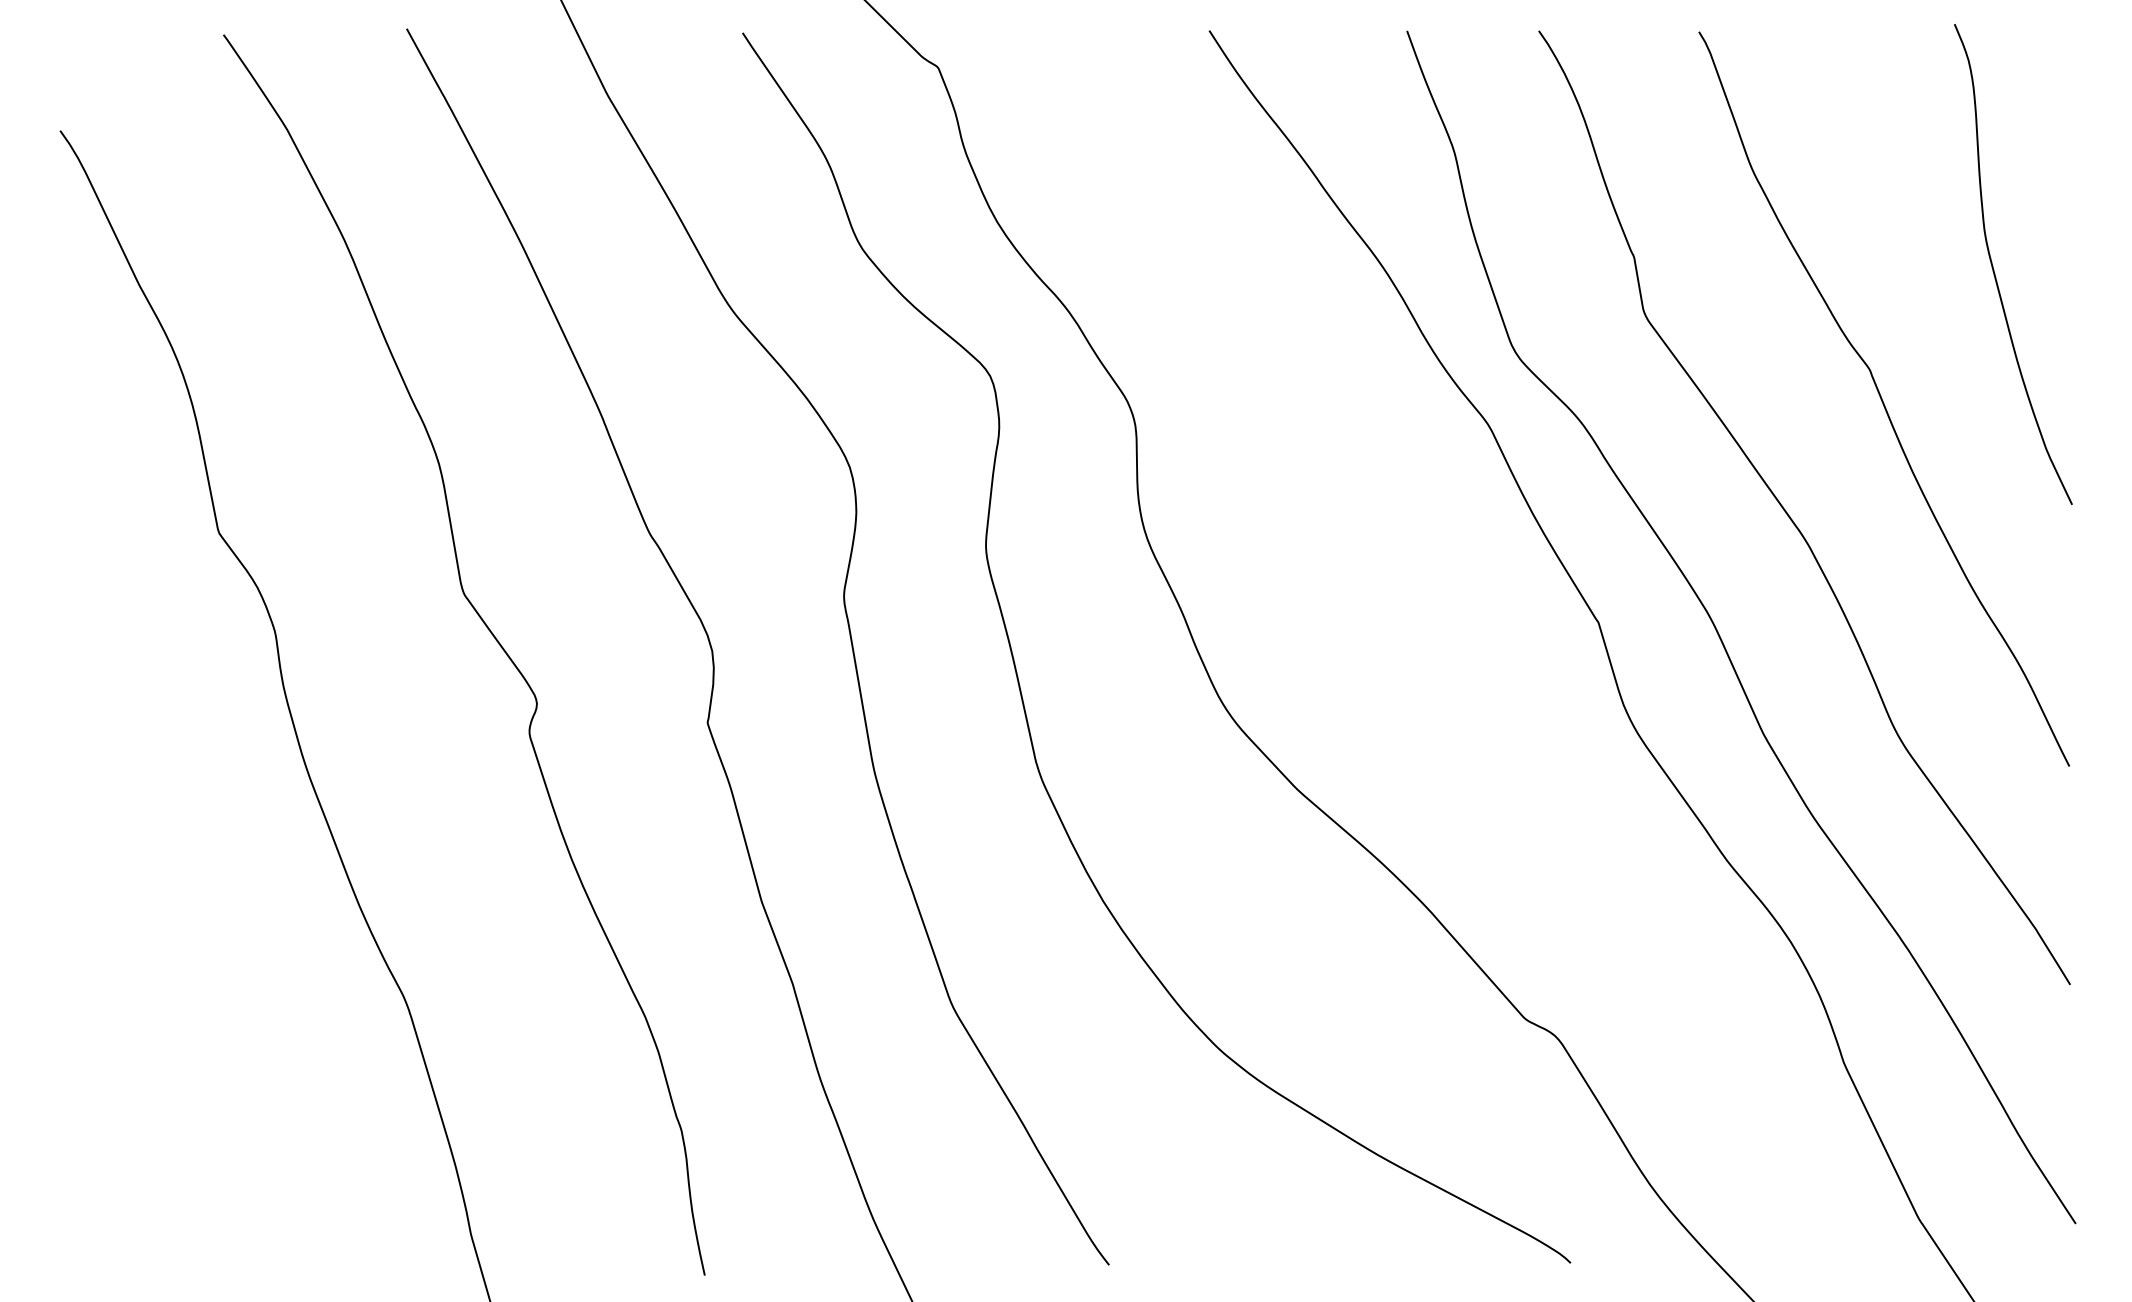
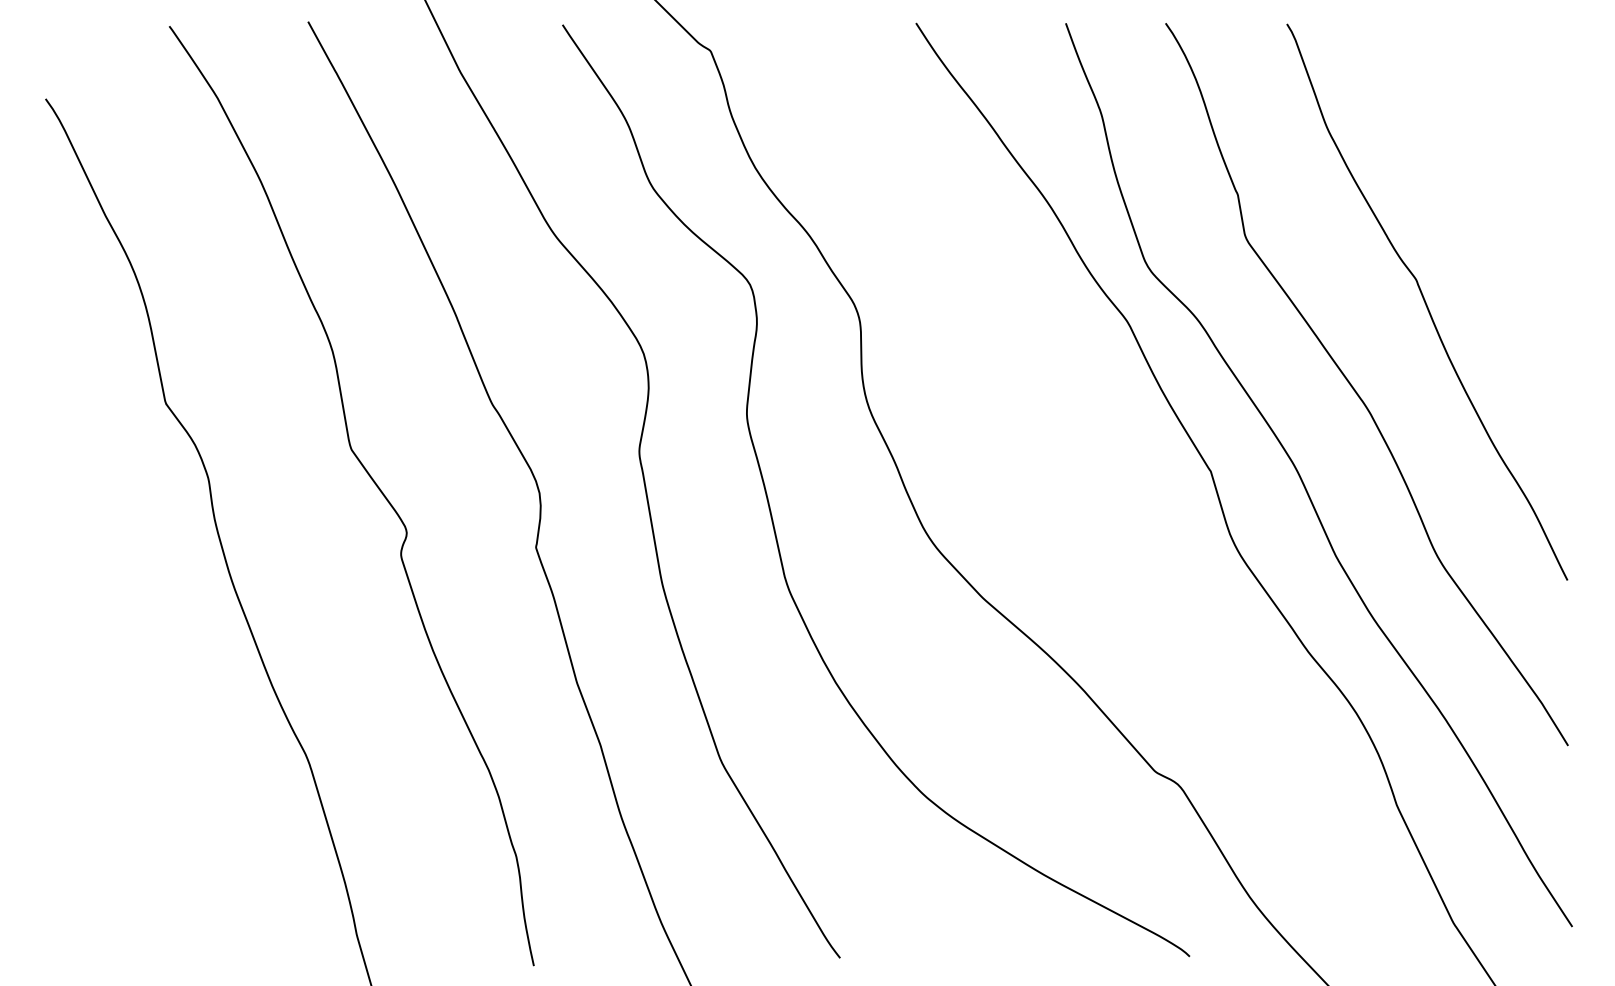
curve: (1995, 271) -> (1511, 205), removed

